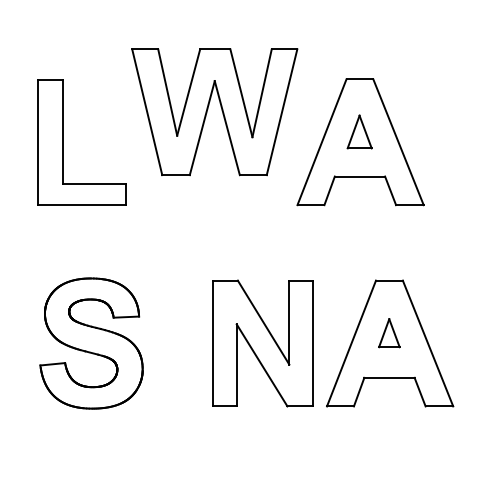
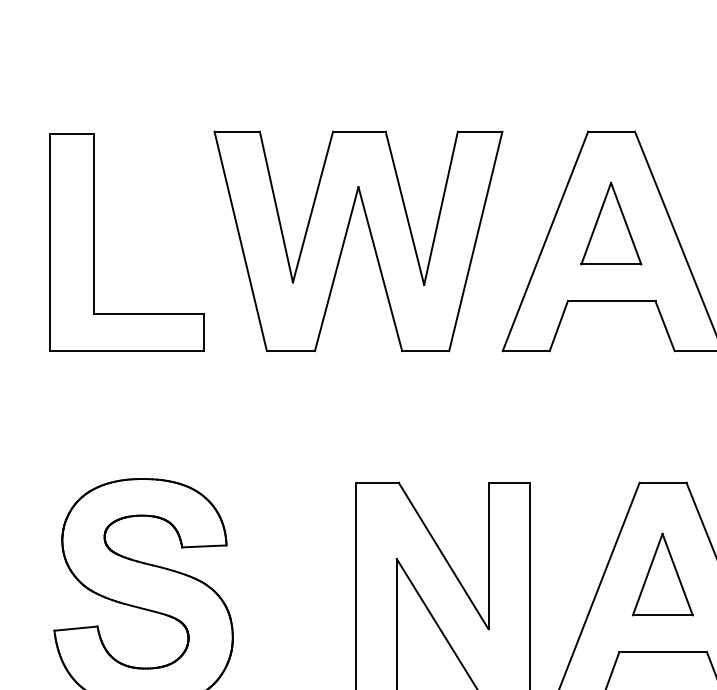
part: (208, 109) -> (347, 236), moved
part: (359, 131) -> (610, 222), size x1.43
part: (389, 332) -> (663, 573), size x1.67

